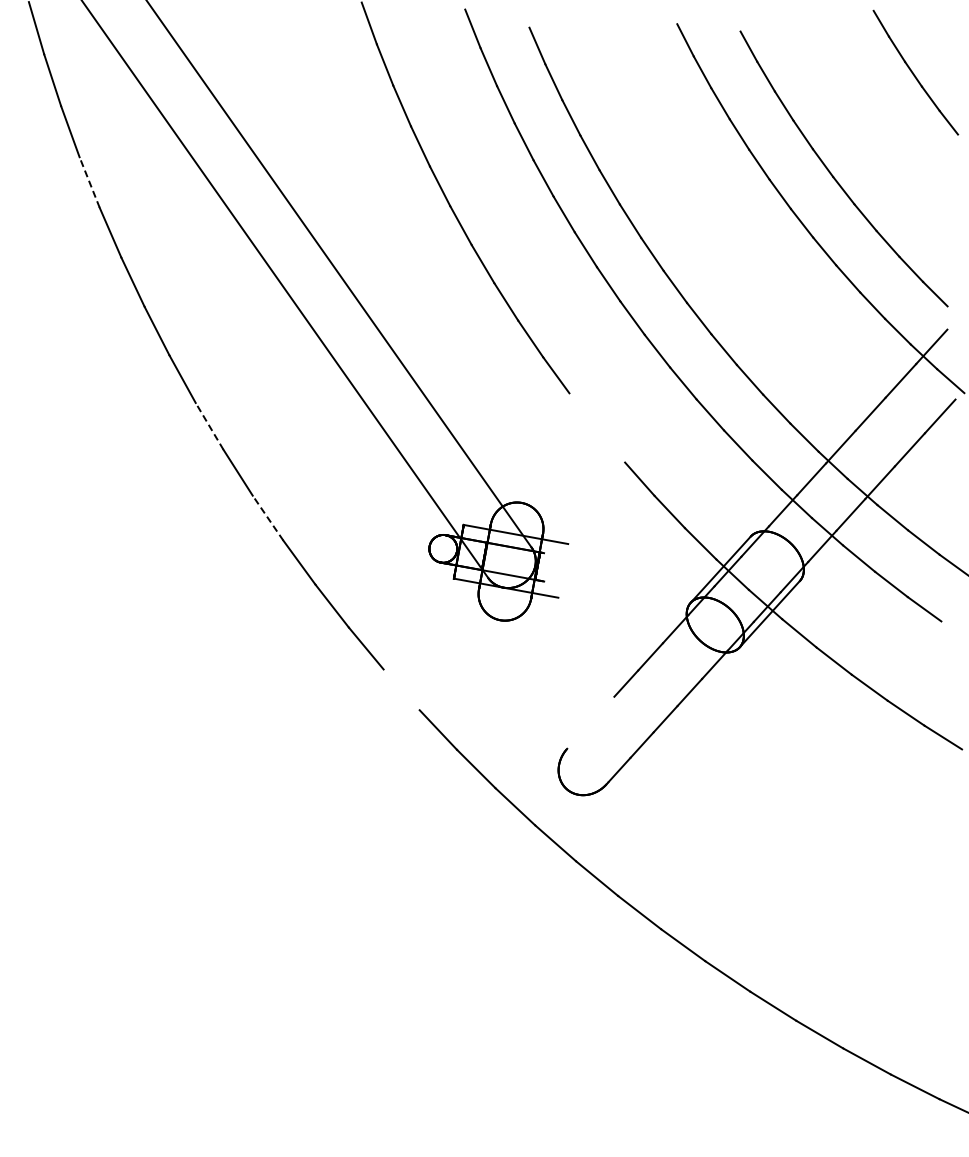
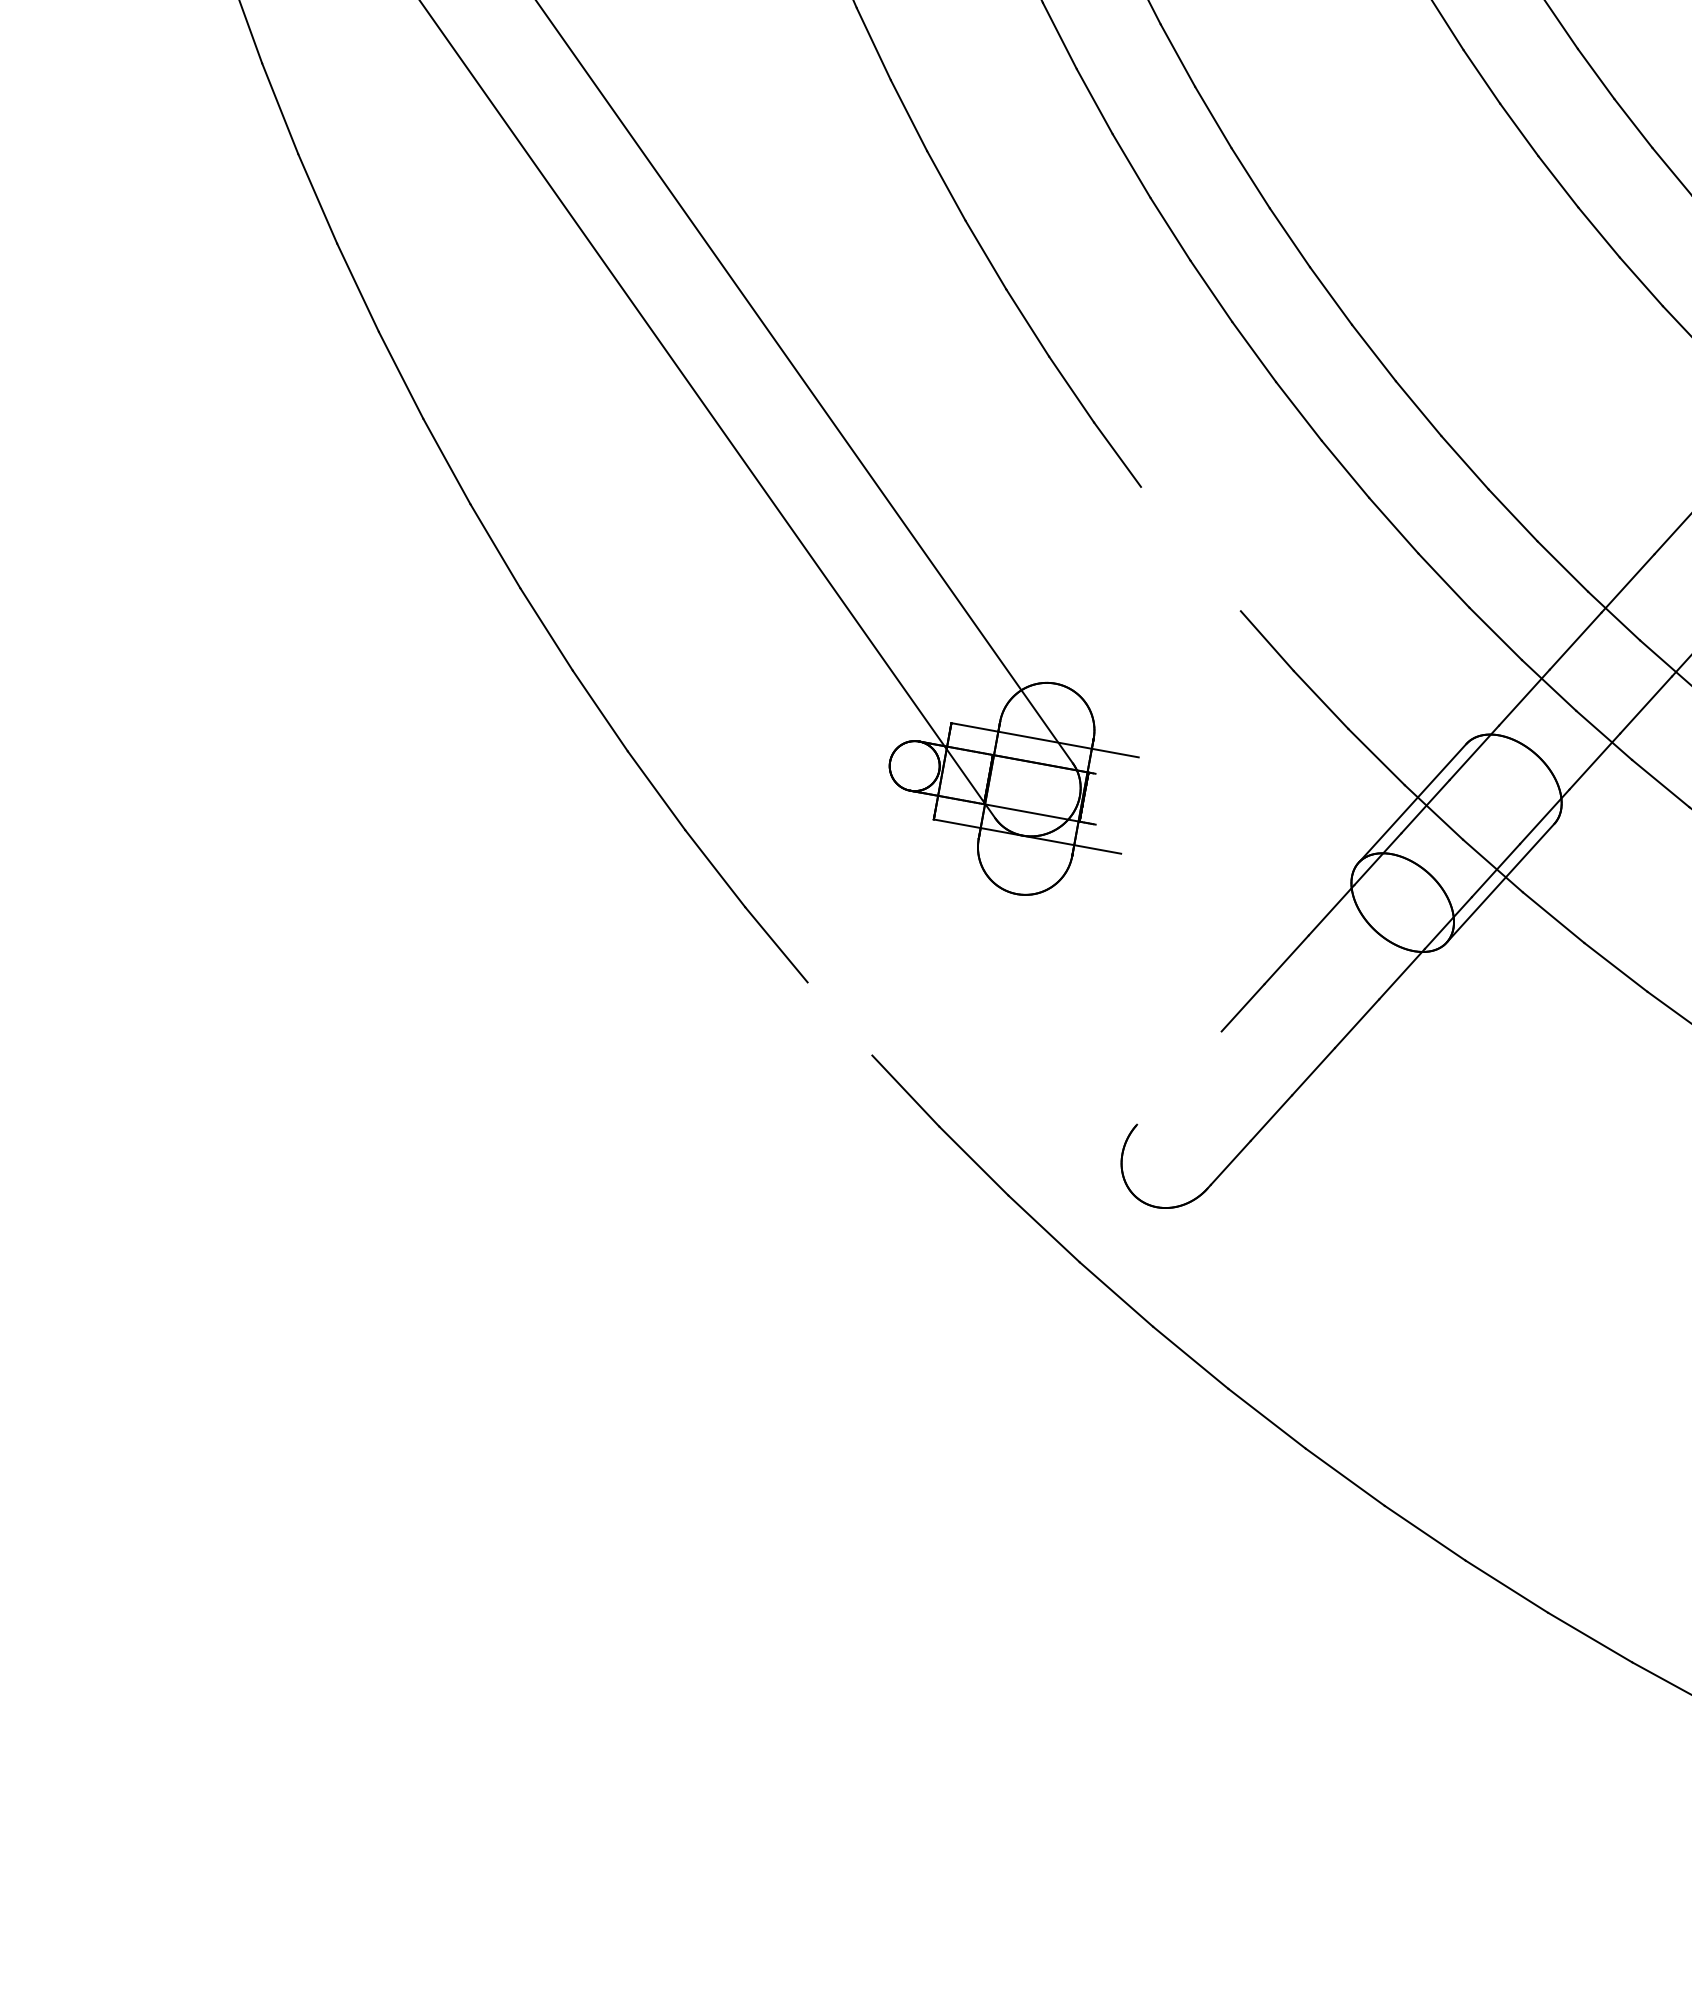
line: (89, 182) -> (279, 108), dashed -> solid
line: (209, 425) -> (495, 544), dashed -> solid
line: (267, 517) -> (599, 709), dashed -> solid

